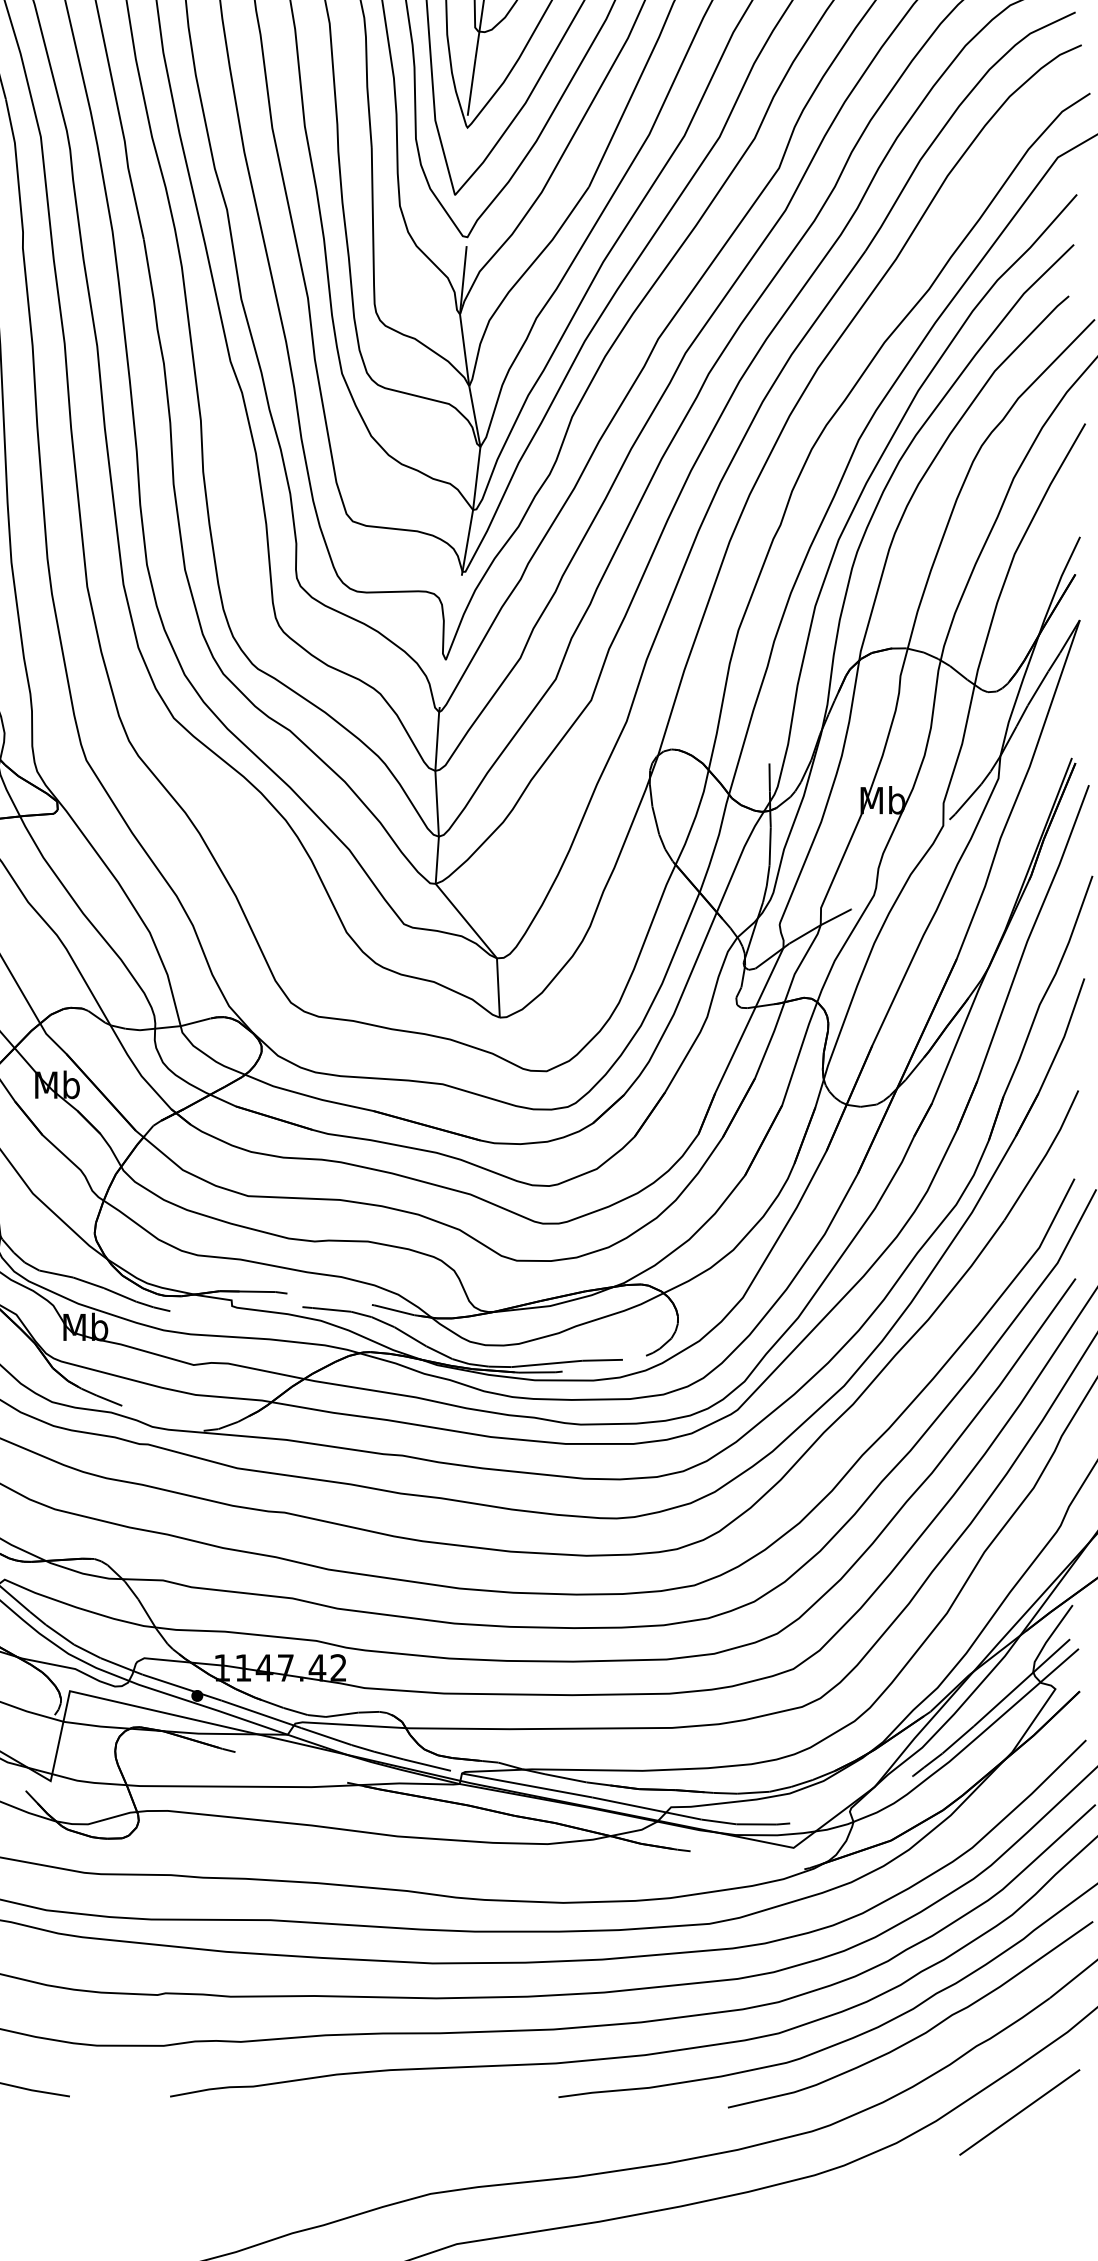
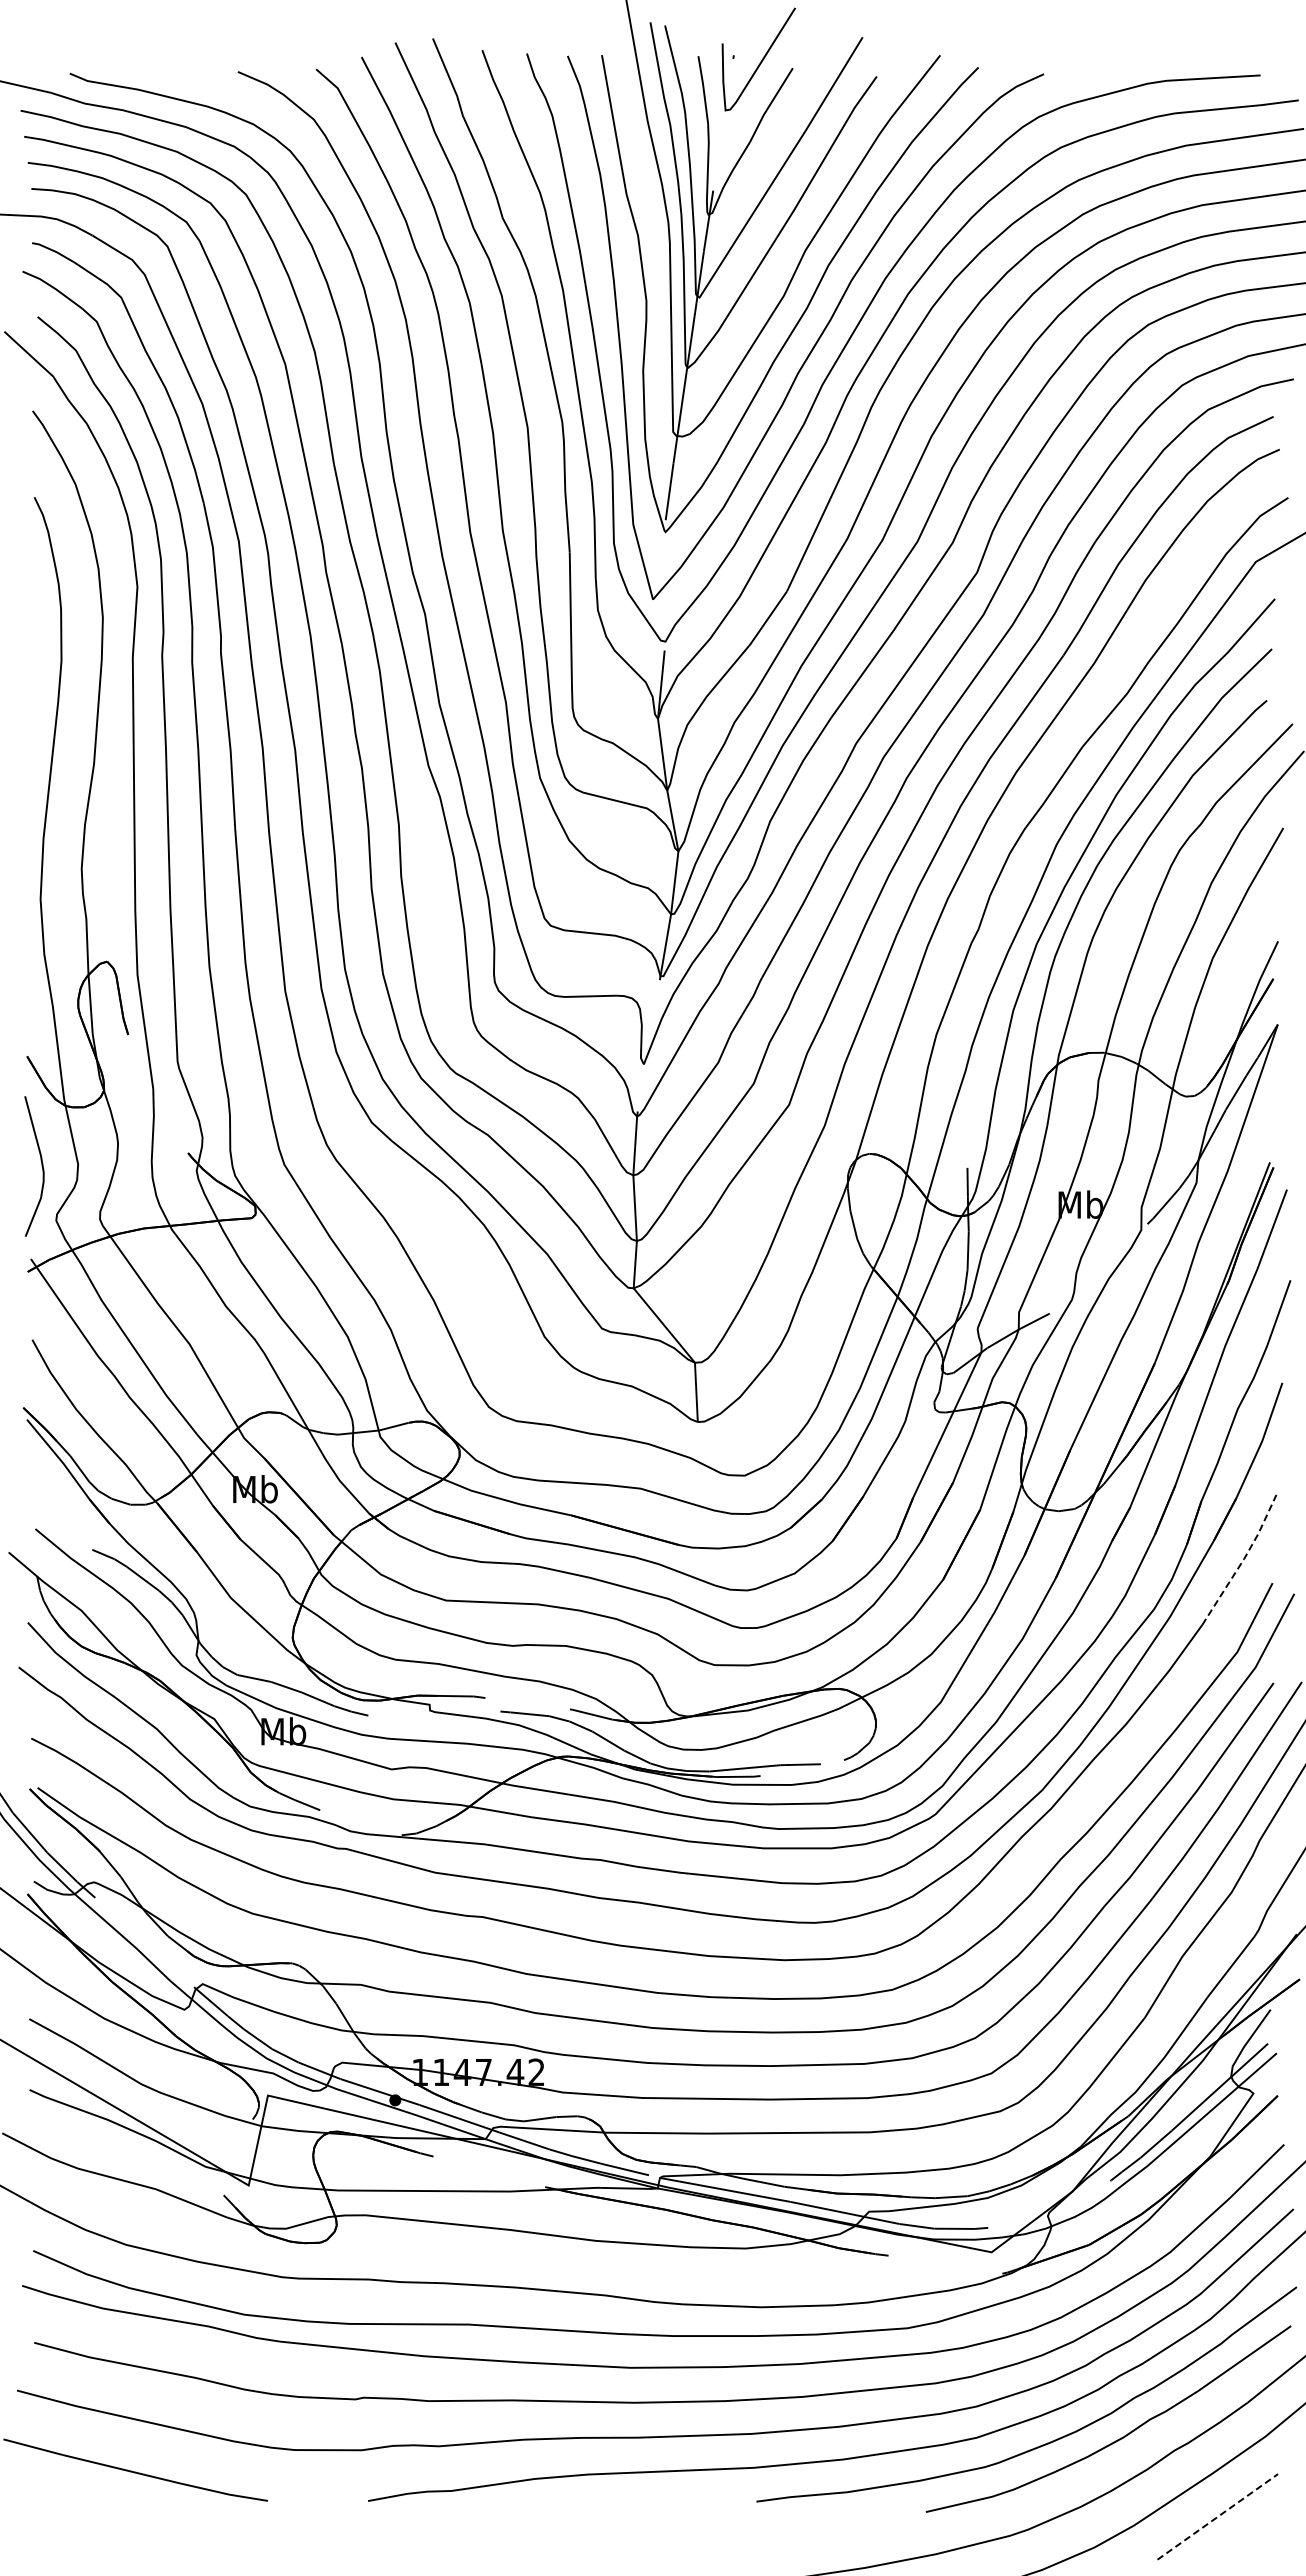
line: (1045, 1156) -> (1243, 1560), solid -> dashed
line: (1019, 2112) -> (1217, 2516), solid -> dashed

